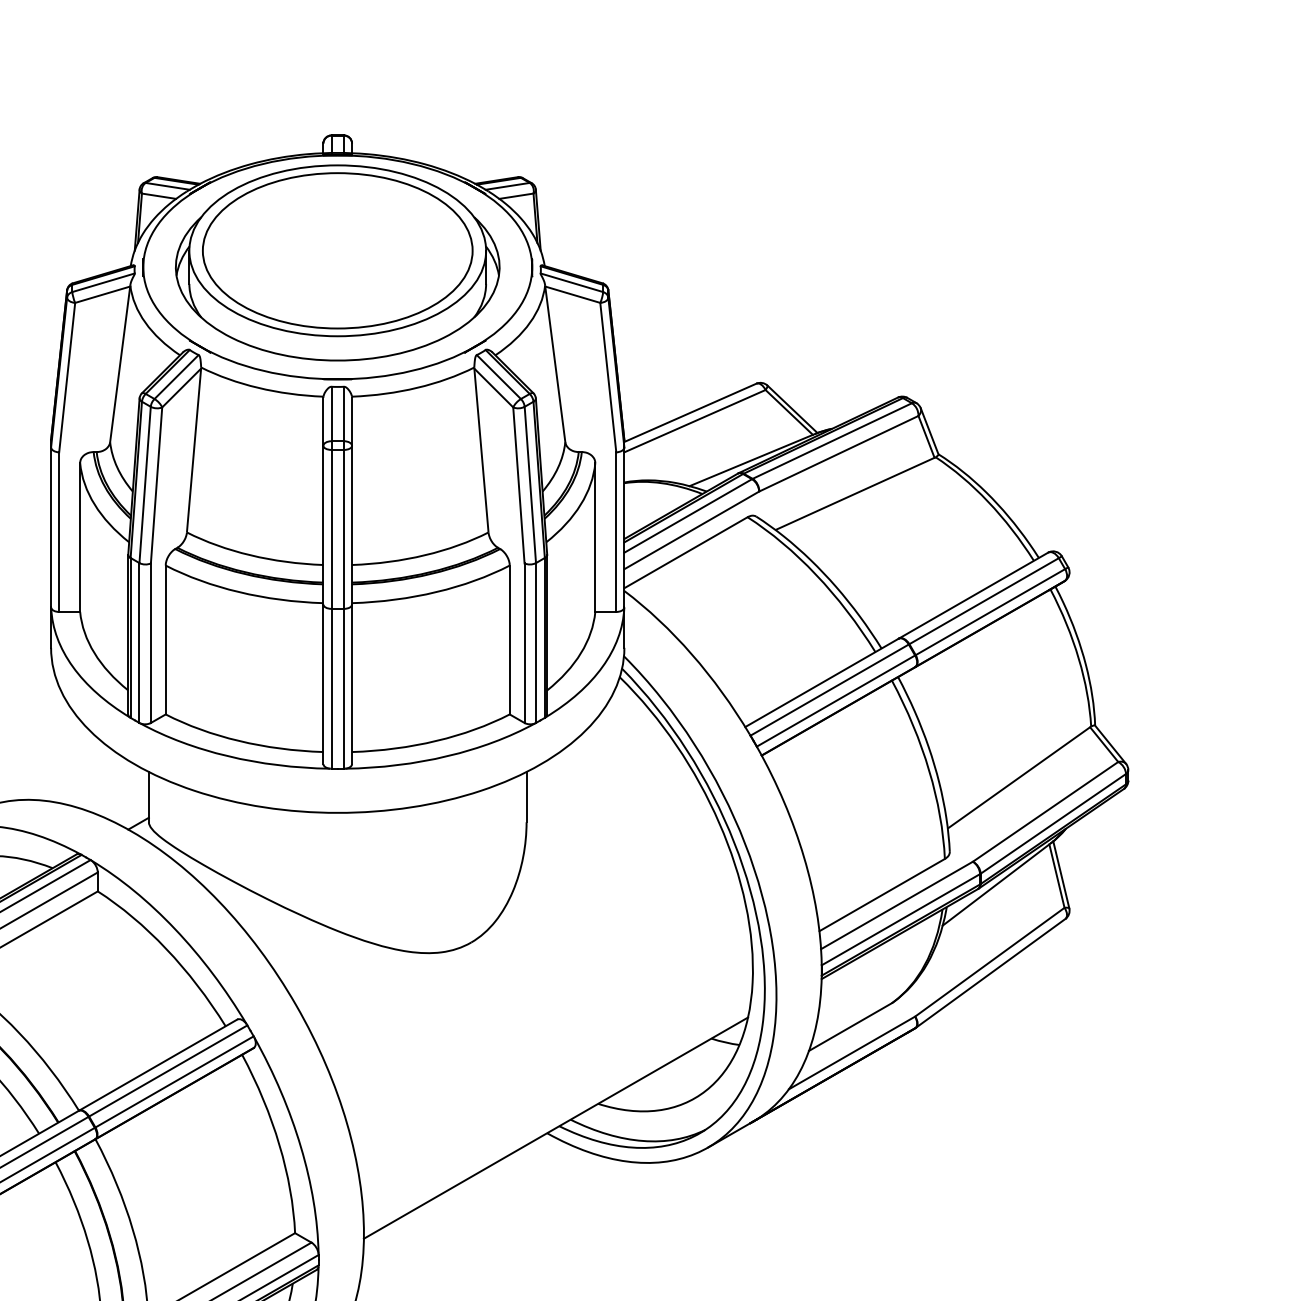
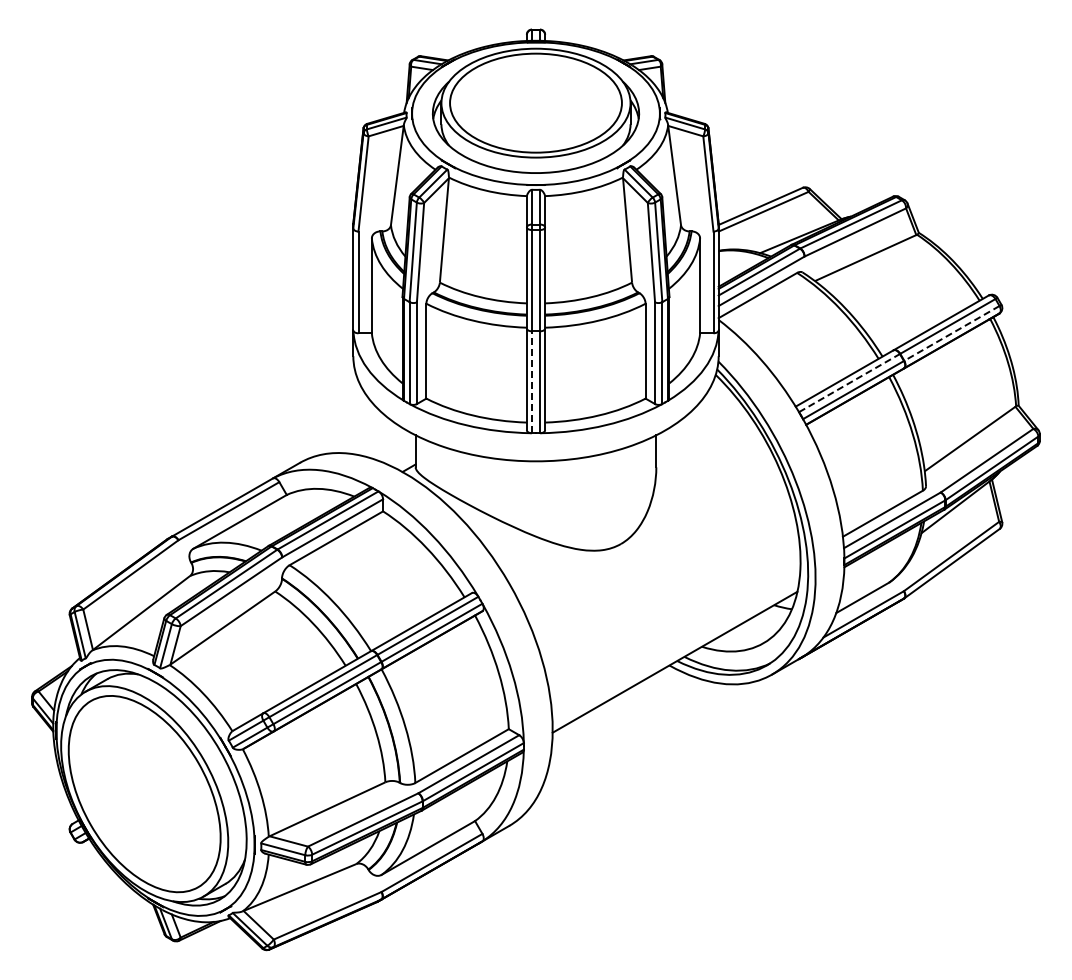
line: (989, 612) -> (951, 333), solid -> dashed
line: (332, 689) -> (532, 382), solid -> dashed
line: (829, 689) -> (849, 382), solid -> dashed

